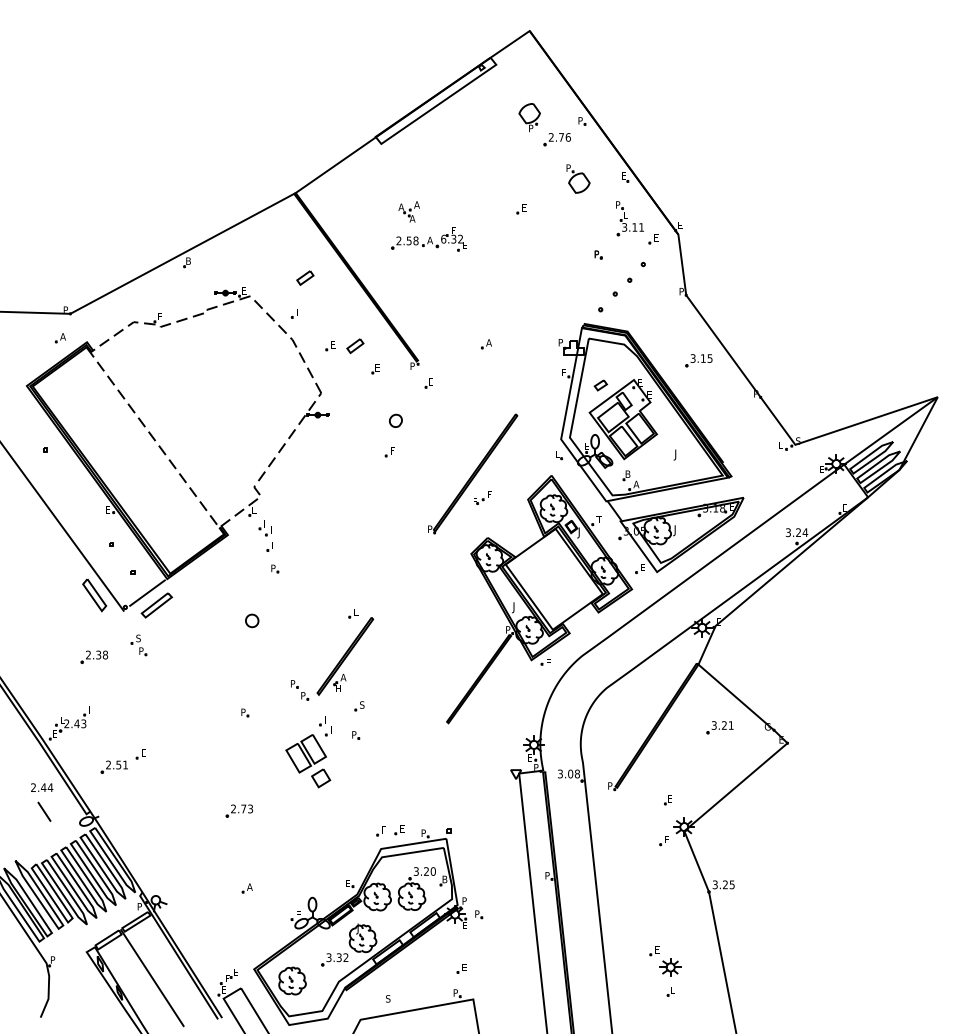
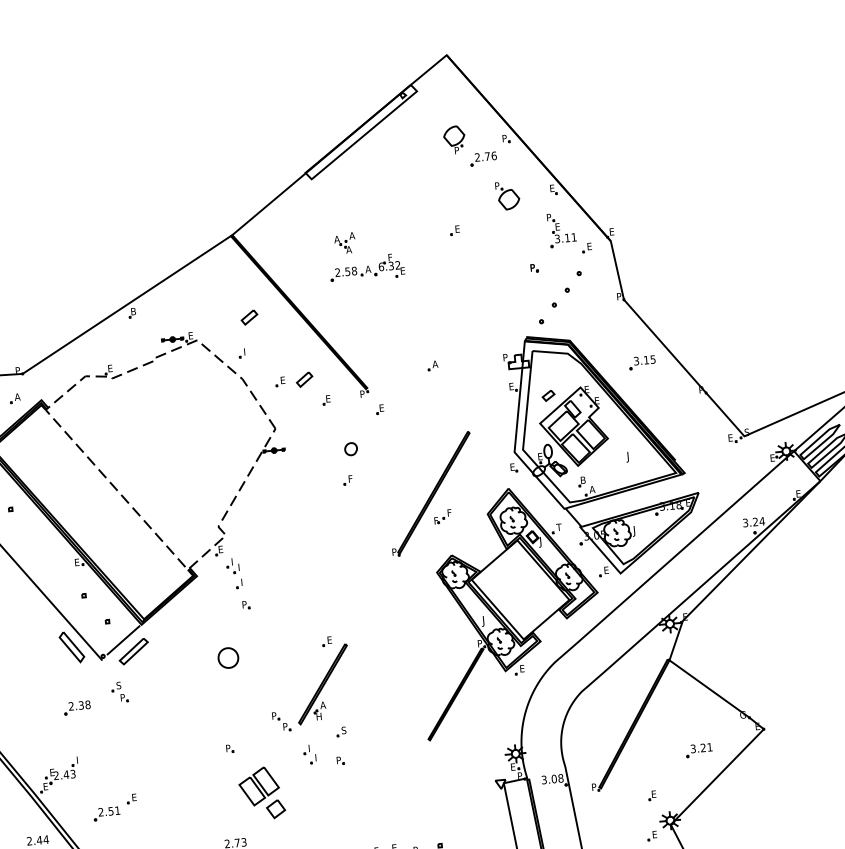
part: (252, 620) -> (228, 657), size x1.6
part: (719, 727) -> (698, 750), moved
part: (308, 761) -> (262, 793), moved

